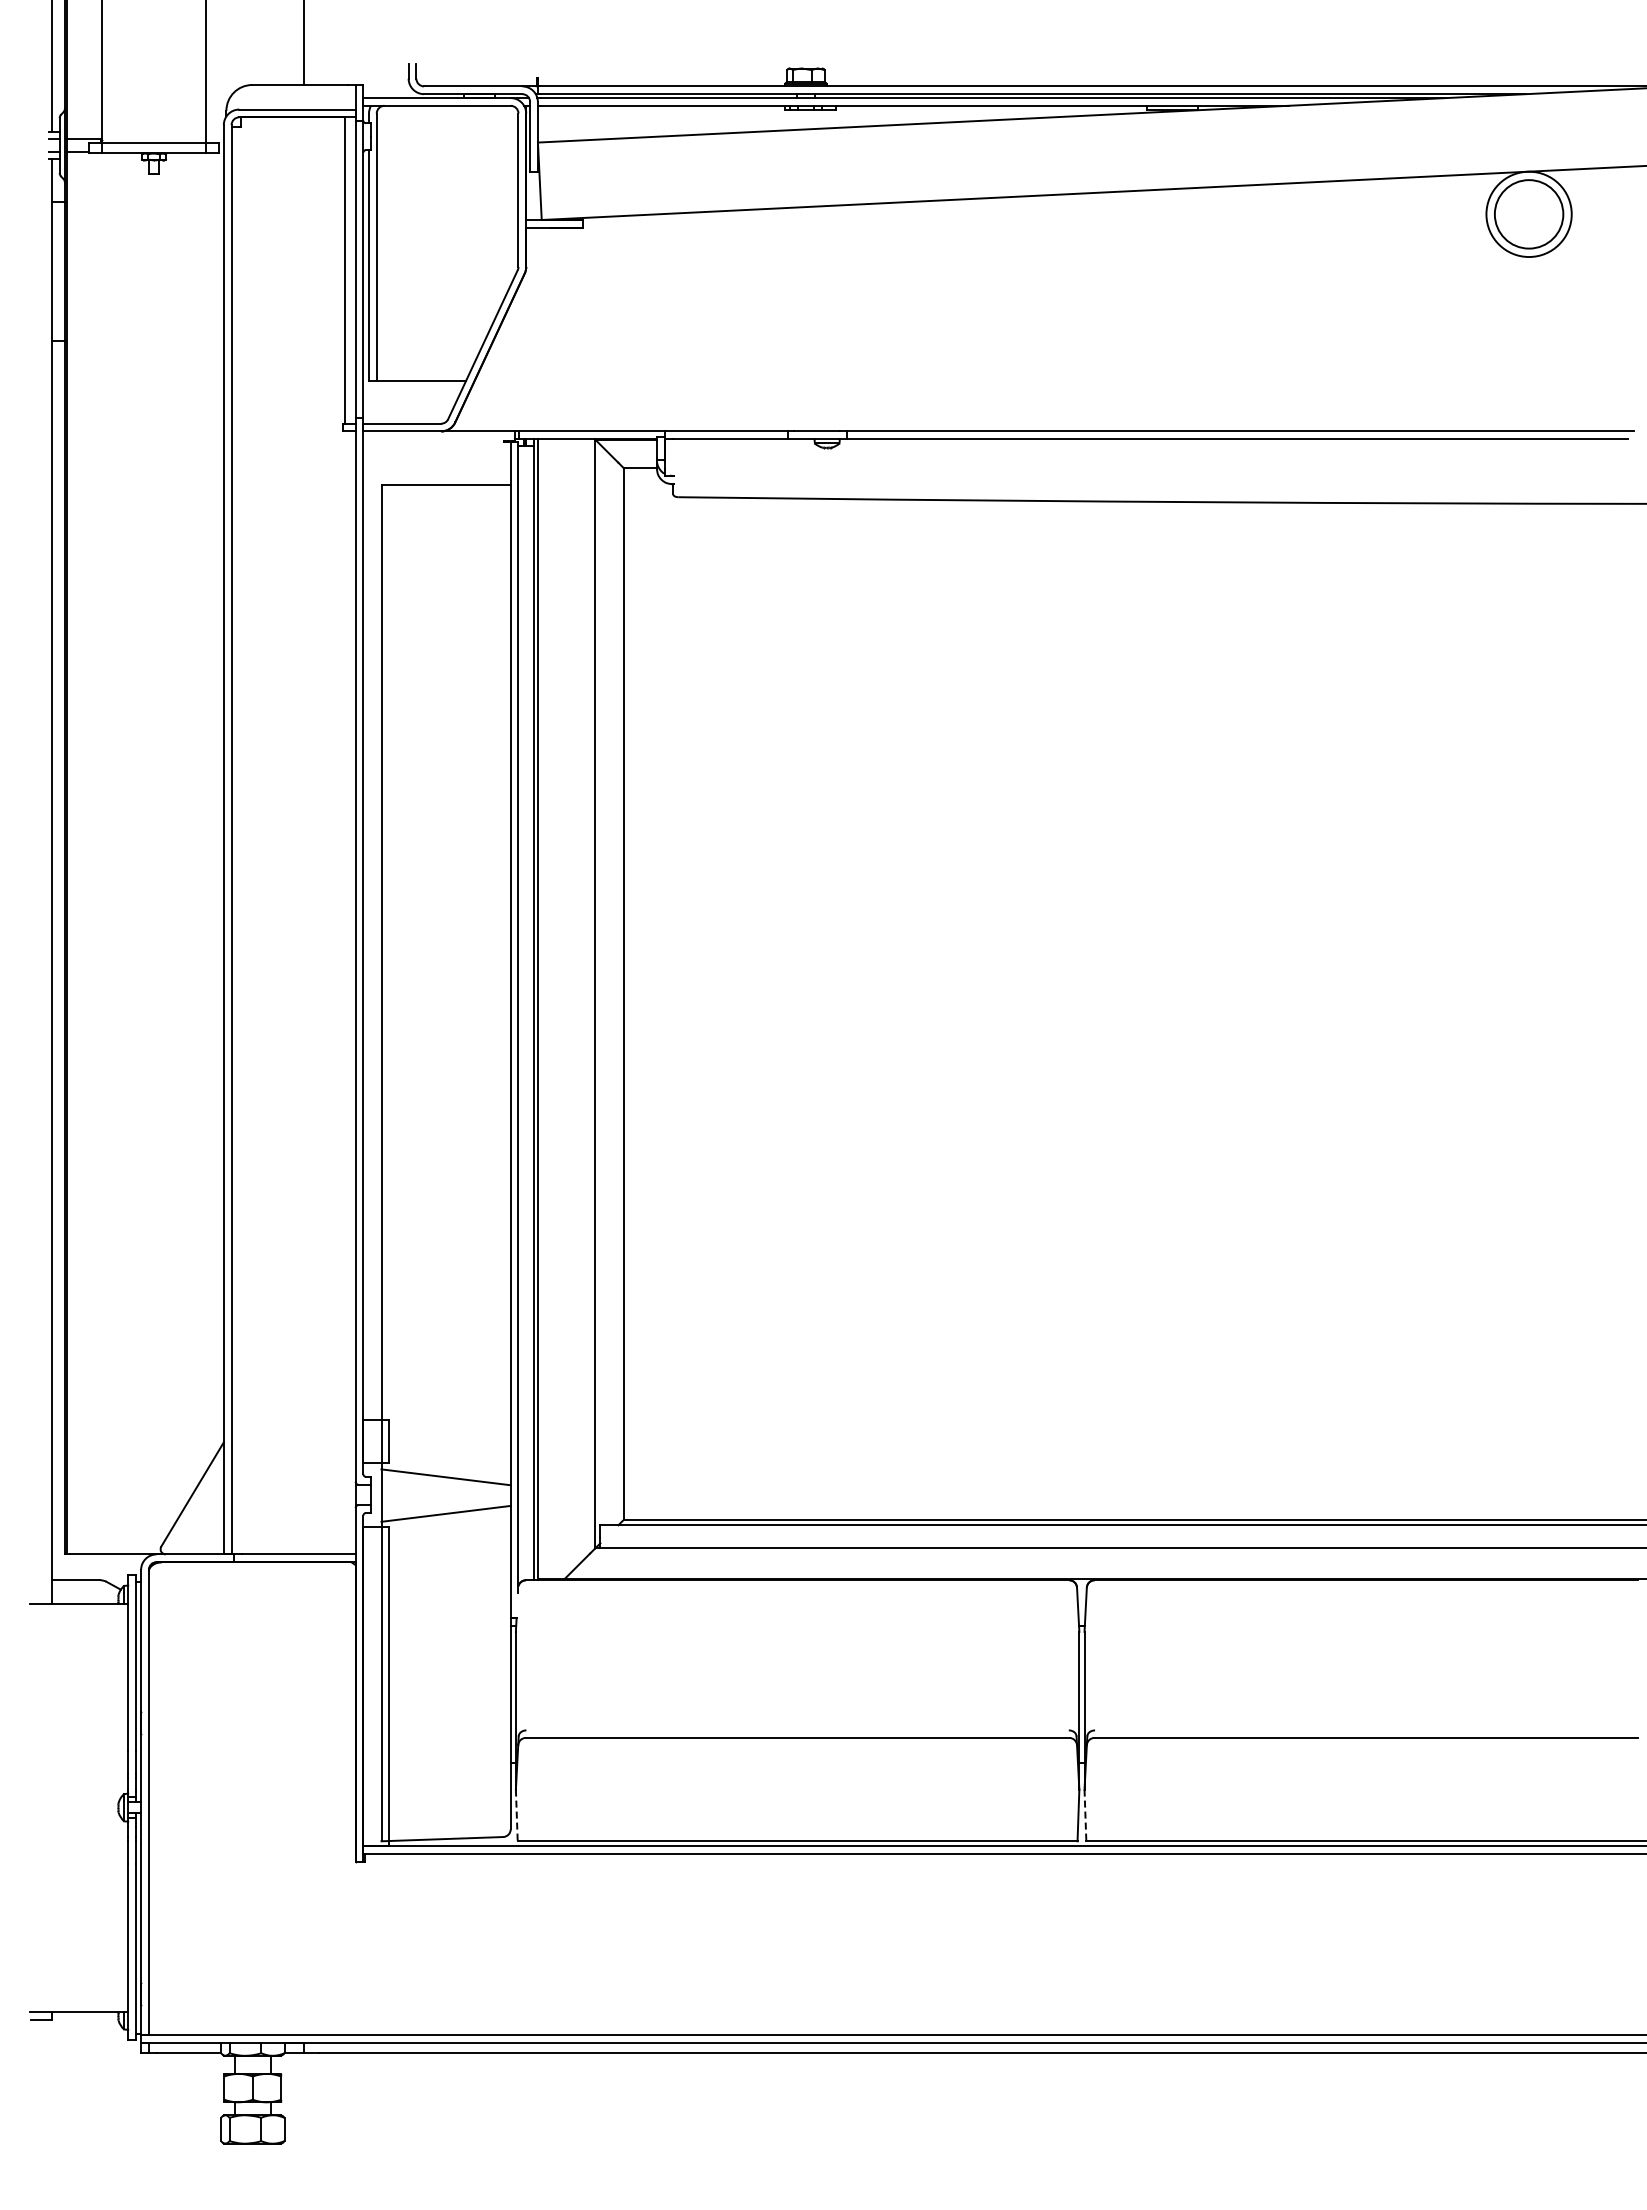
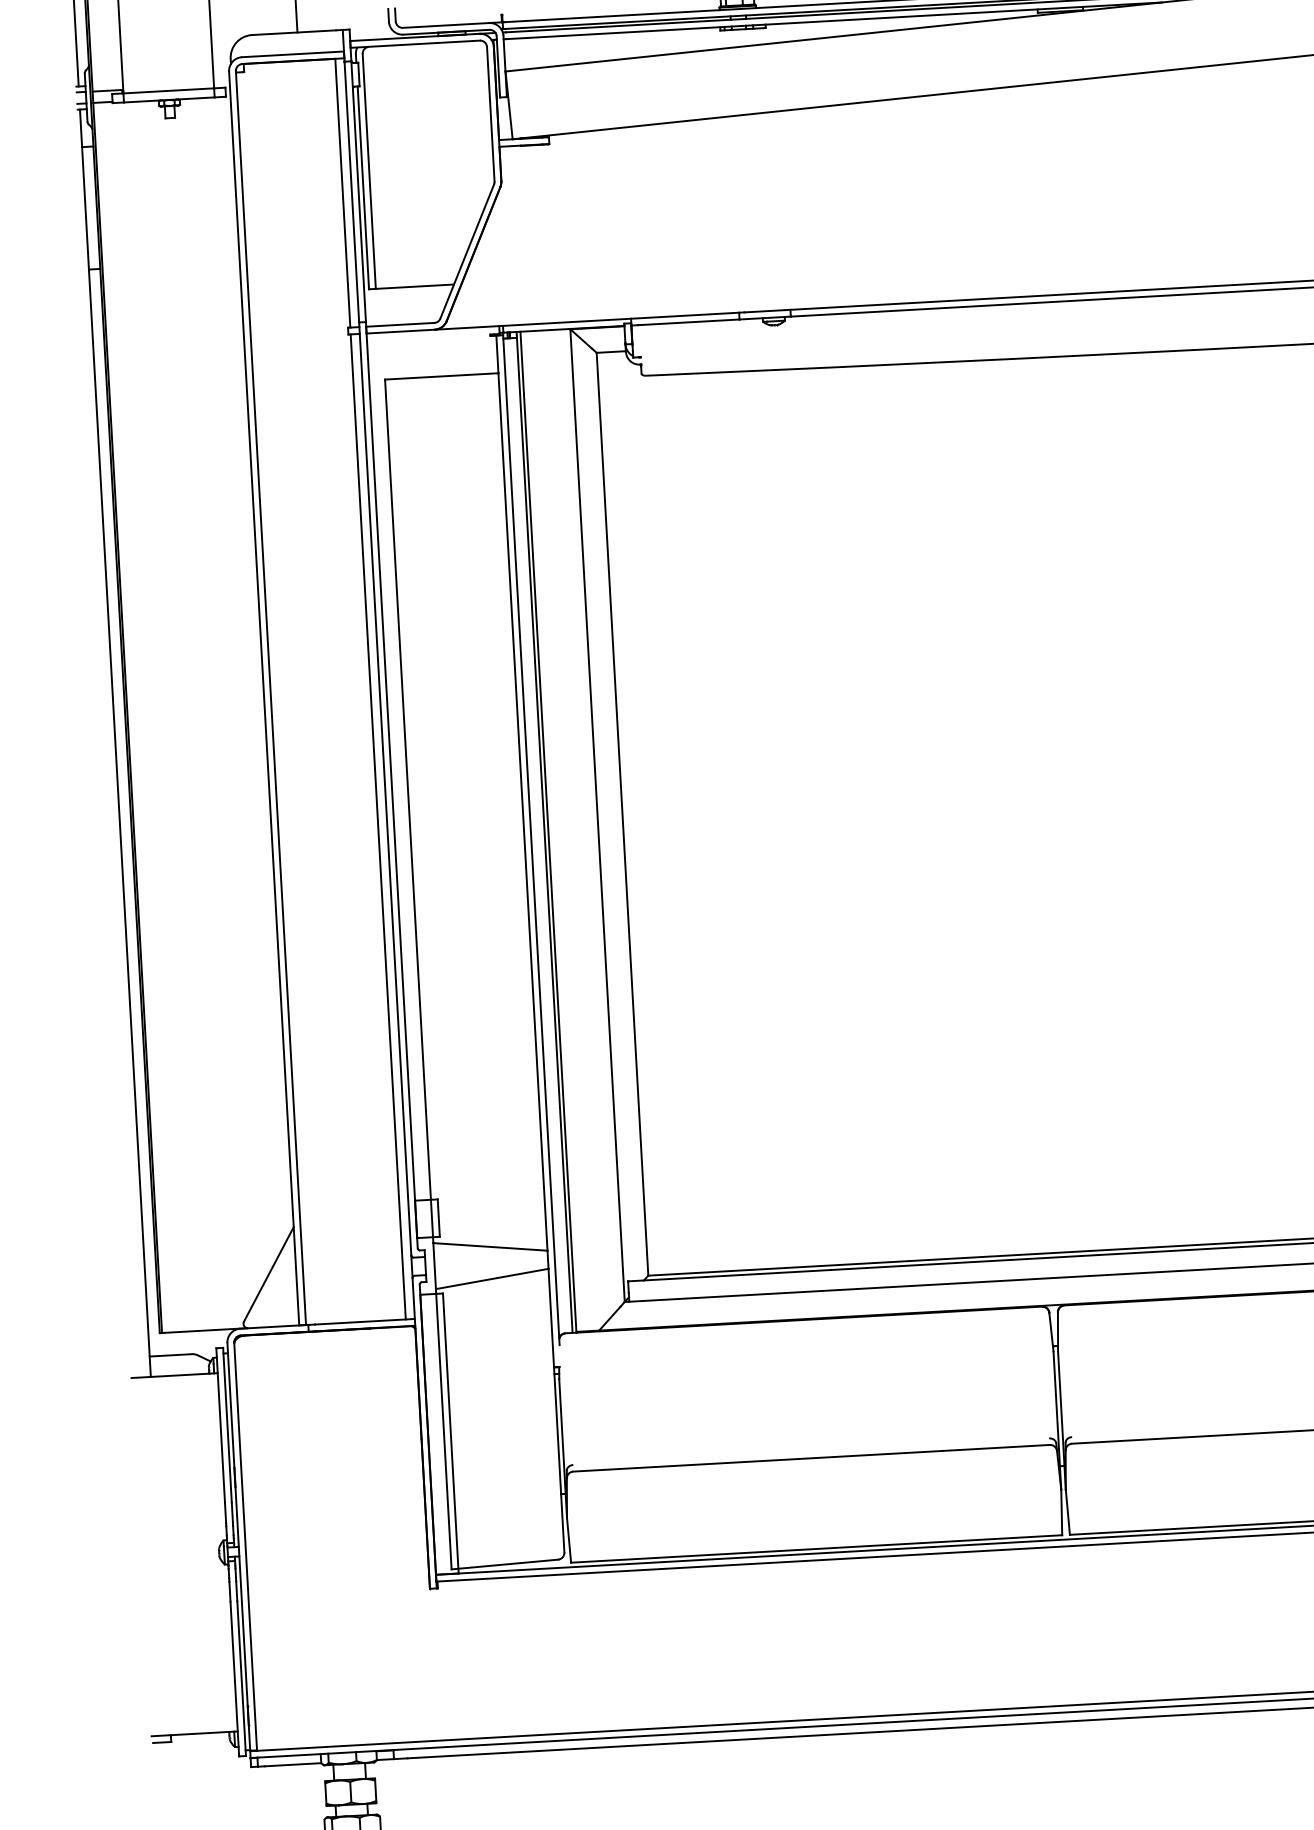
line: (345, 992) -> (378, 826), added
line: (516, 1815) -> (568, 1540), dashed -> solid
line: (1085, 1815) -> (1067, 1512), dashed -> solid

